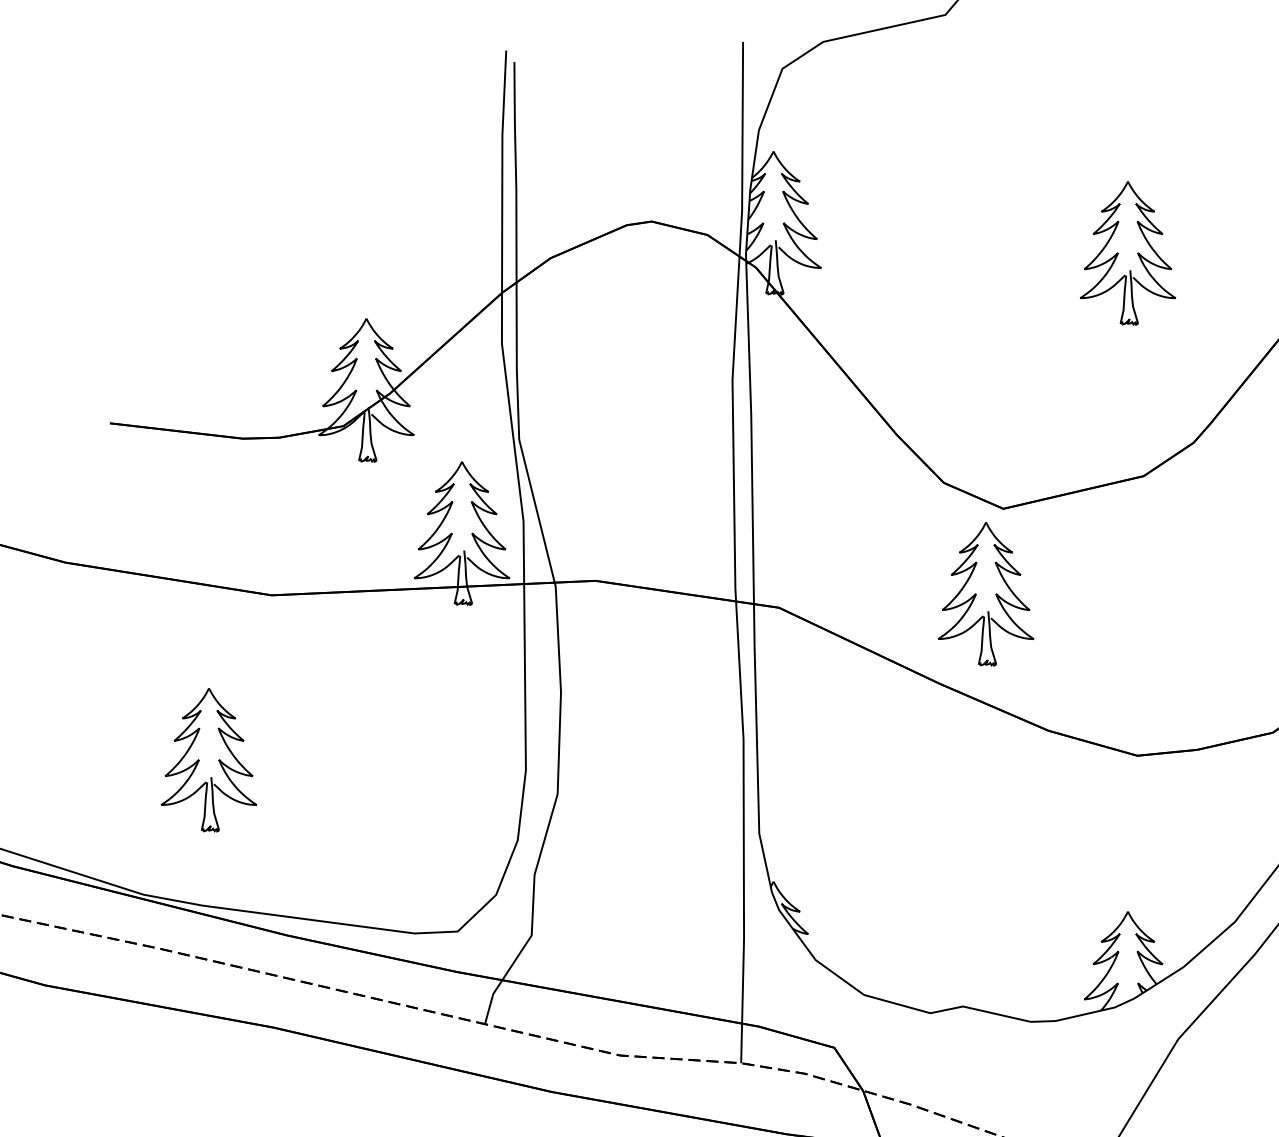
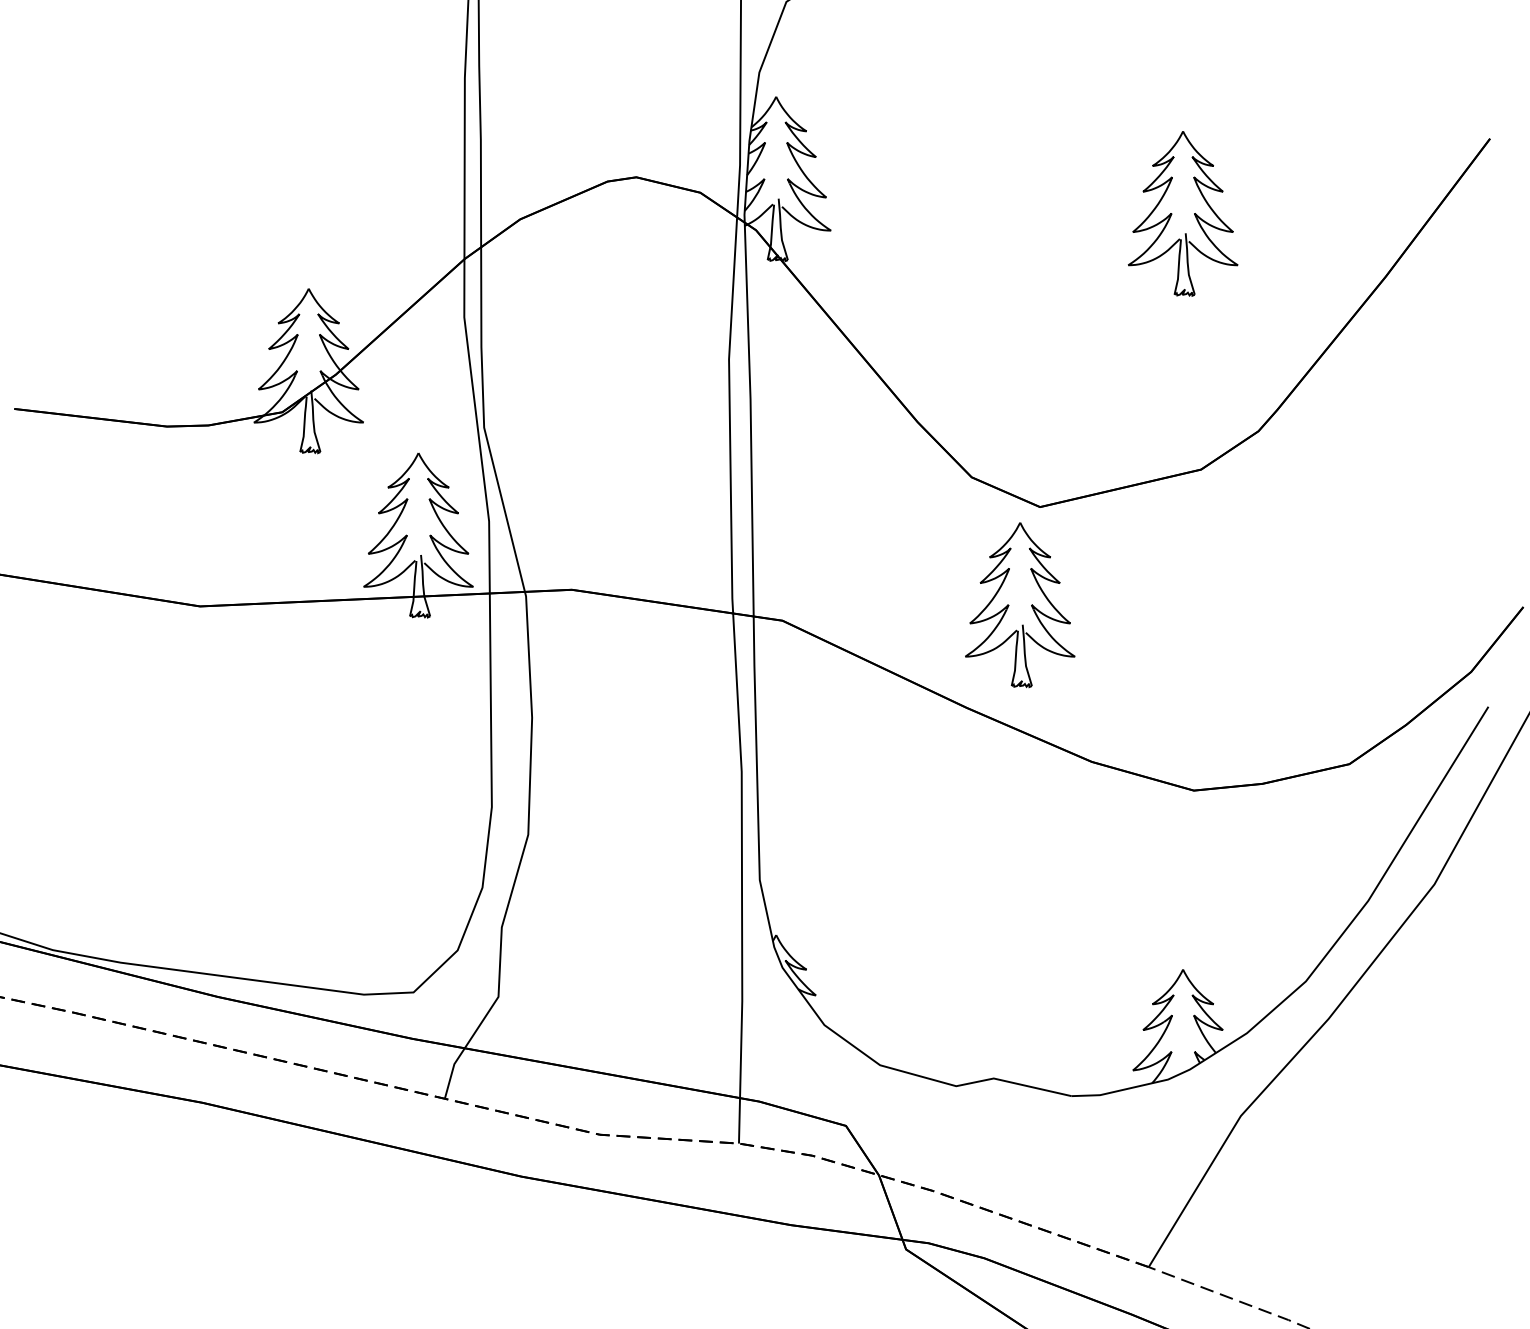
part: (208, 760) -> (127, 795), removed

